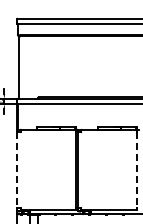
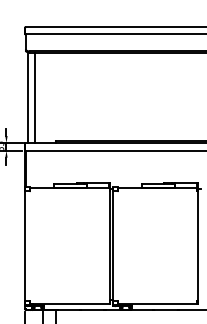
line: (24, 67) -> (35, 97), added
line: (17, 170) -> (25, 246), dashed -> solid
line: (136, 170) -> (197, 246), dashed -> solid

